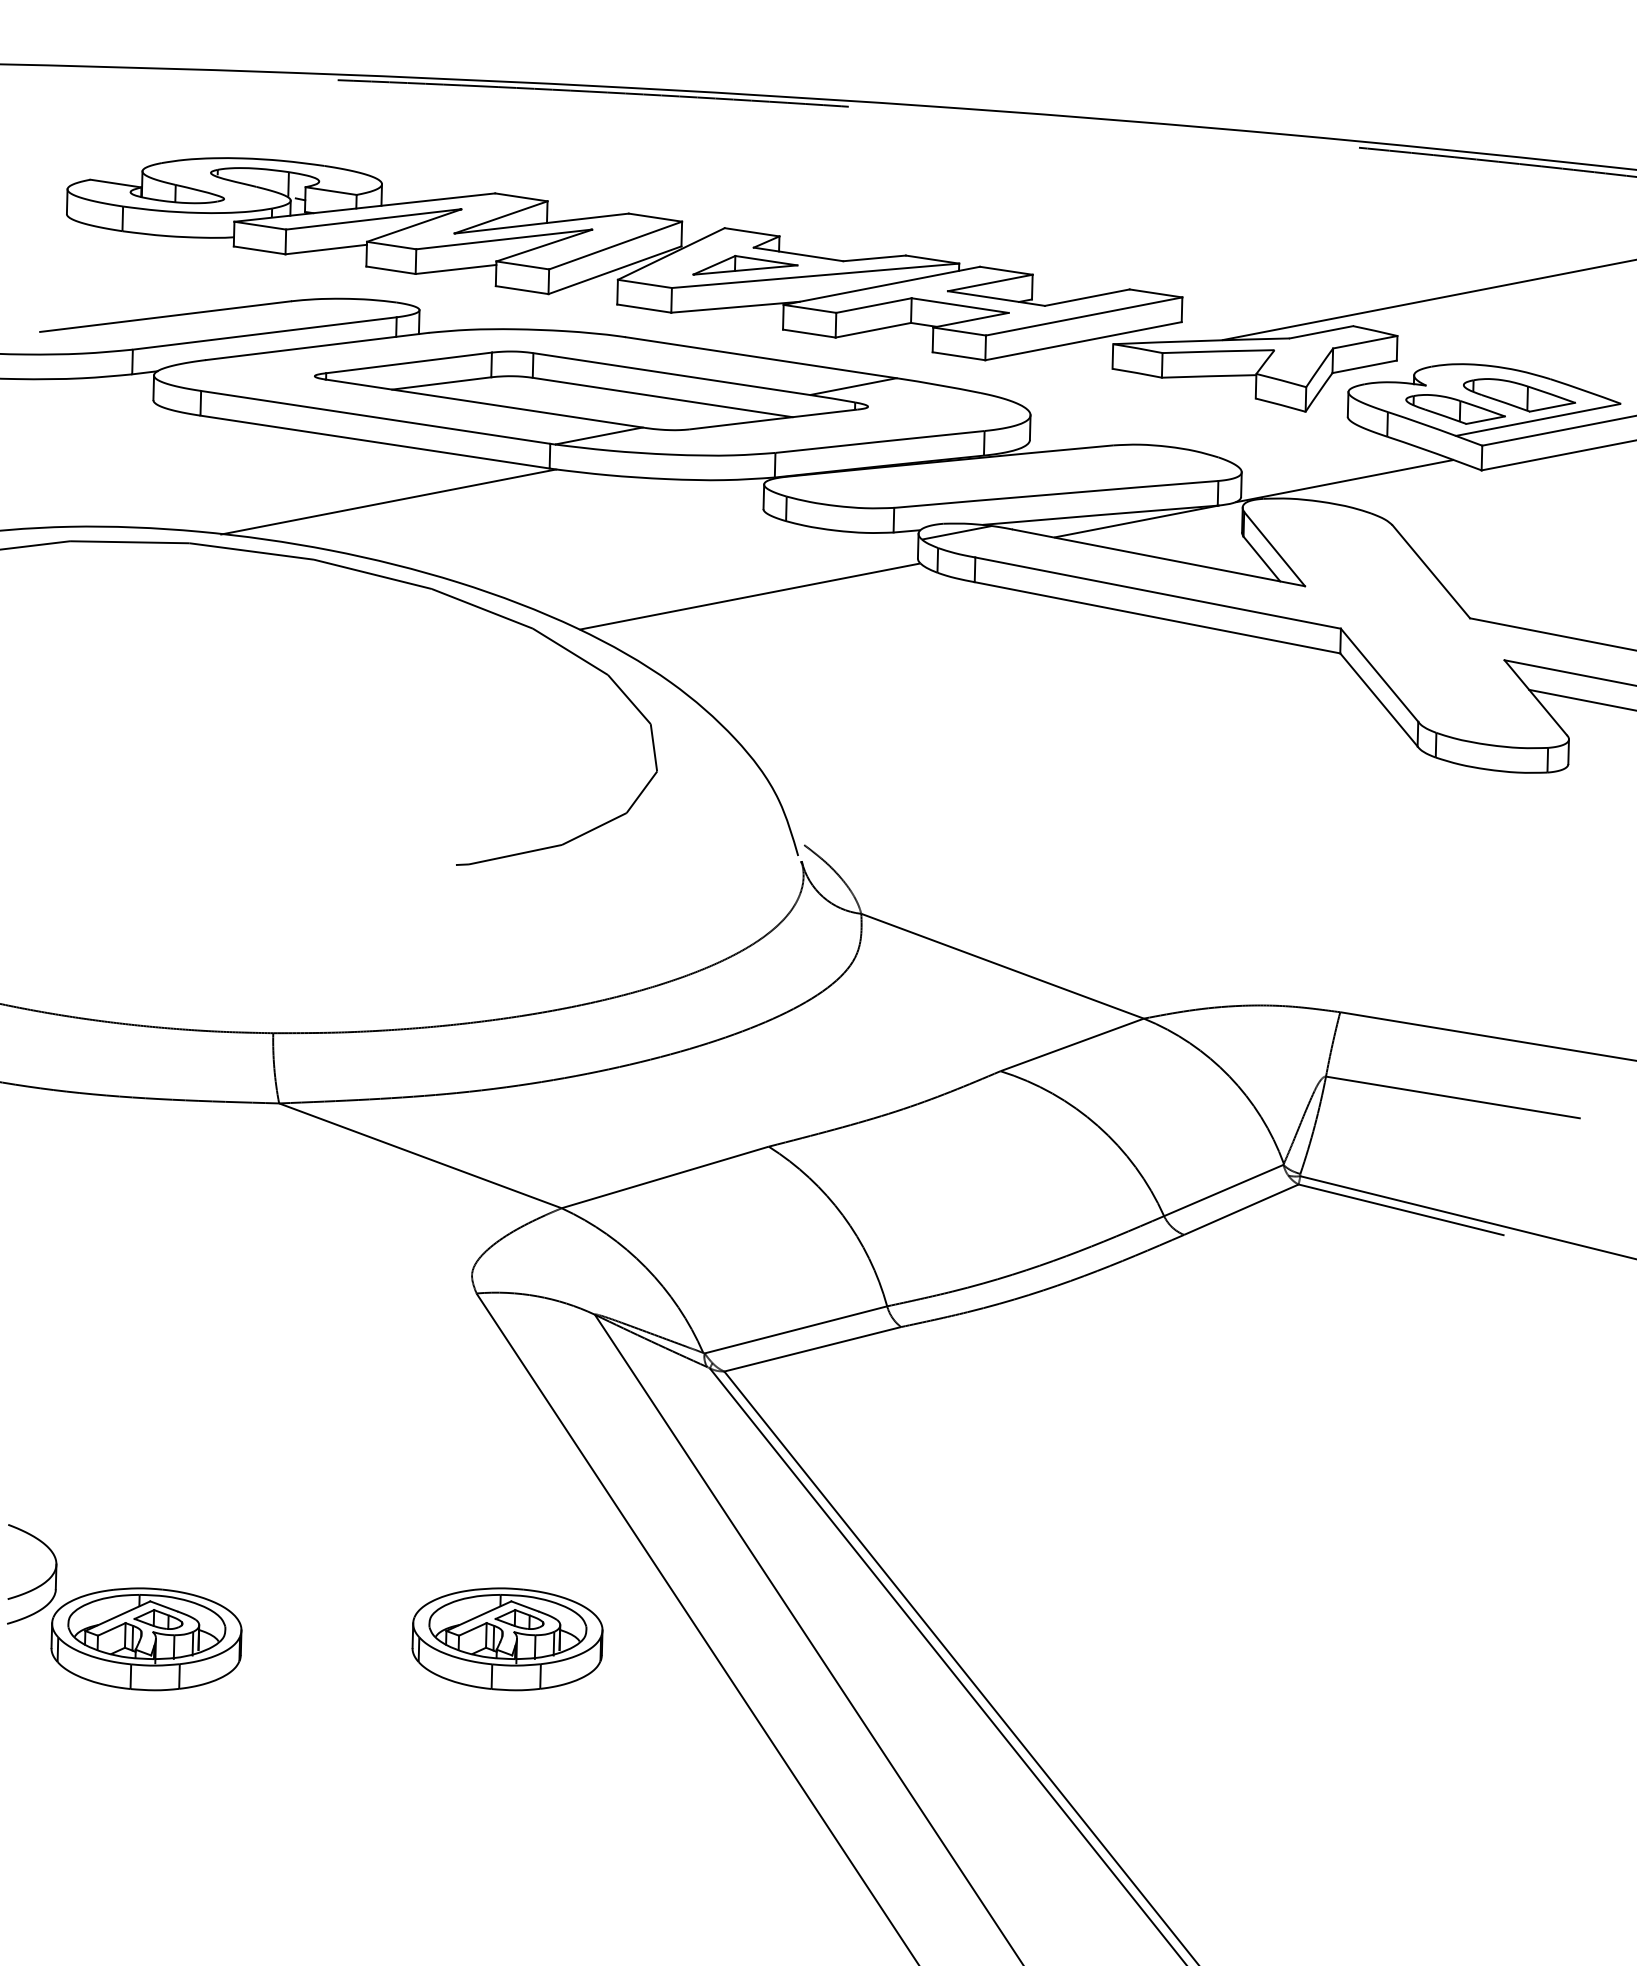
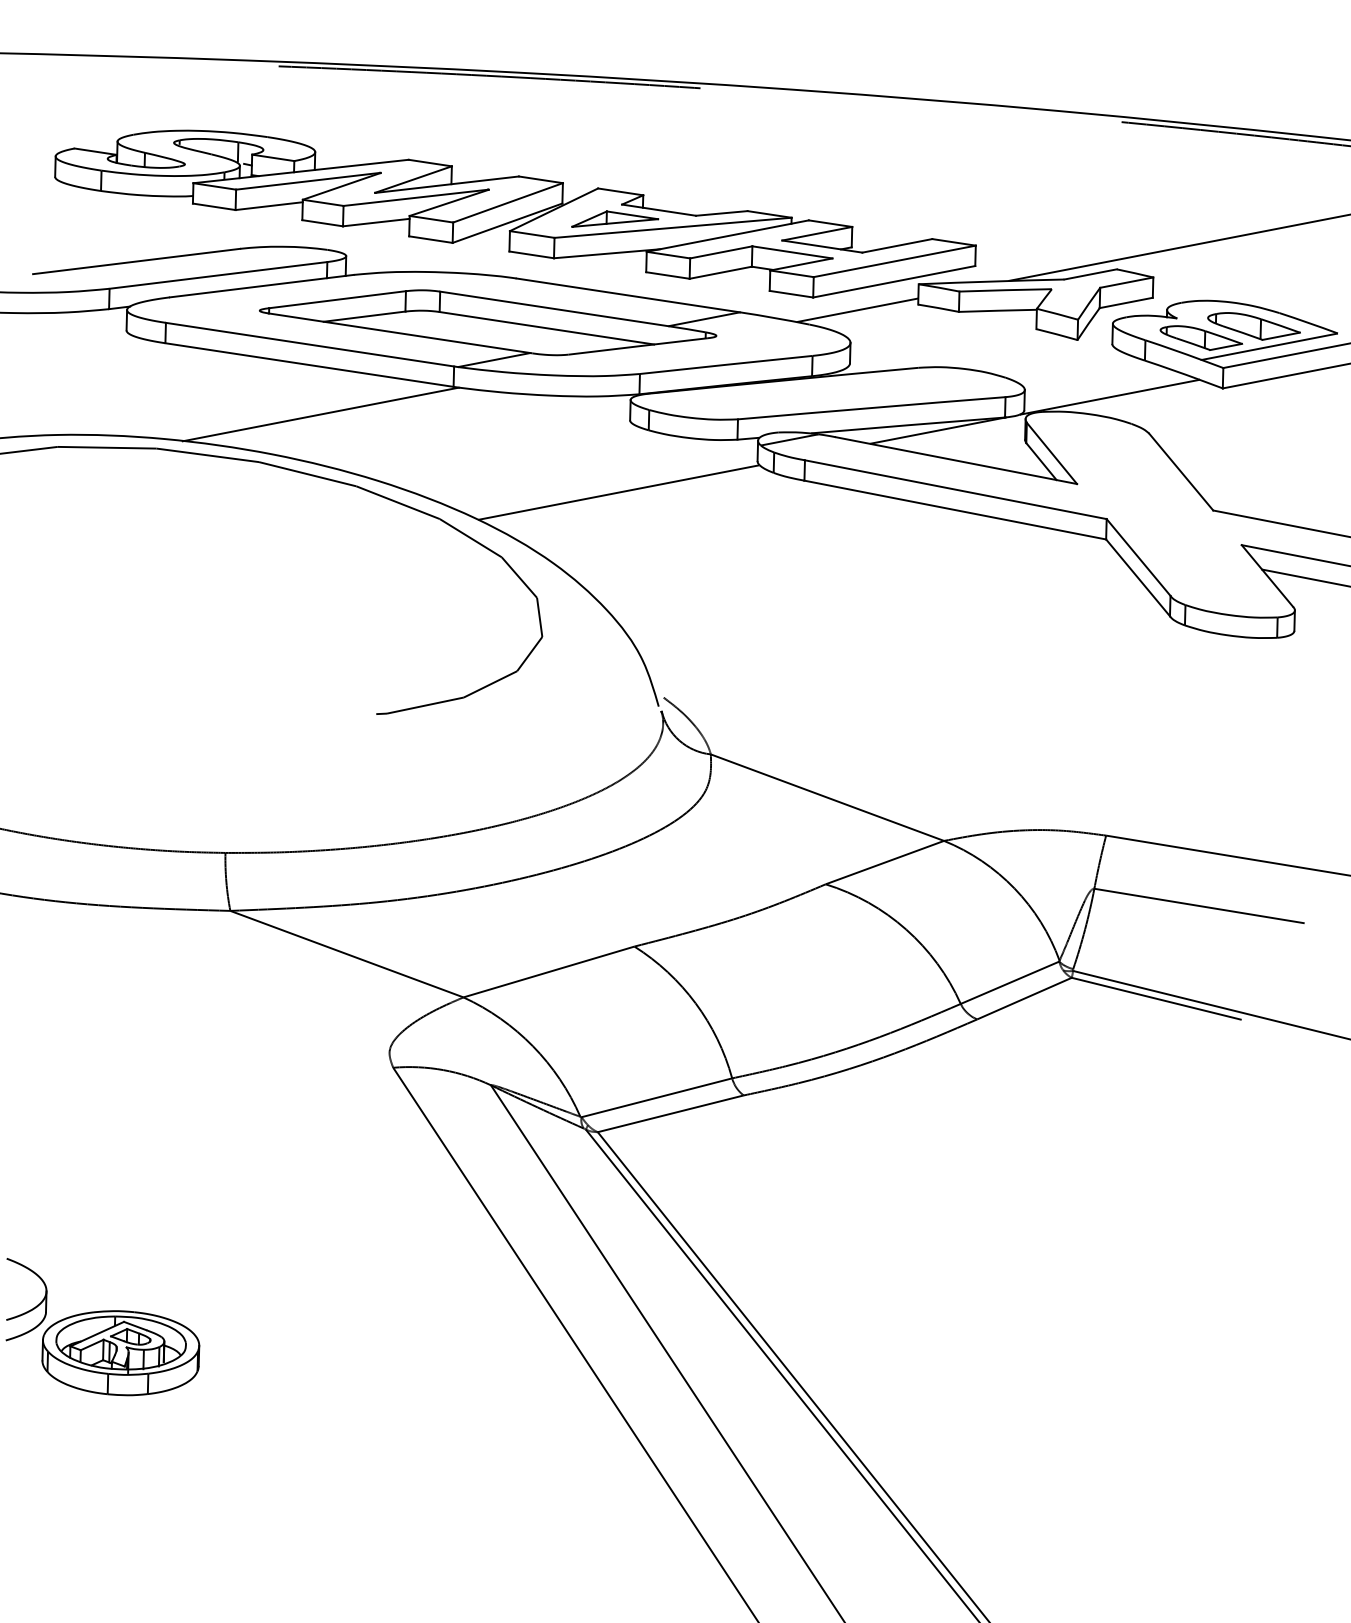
line: (1039, 375) -> (857, 310), added
part: (507, 1639) -> (418, 1353), removed

